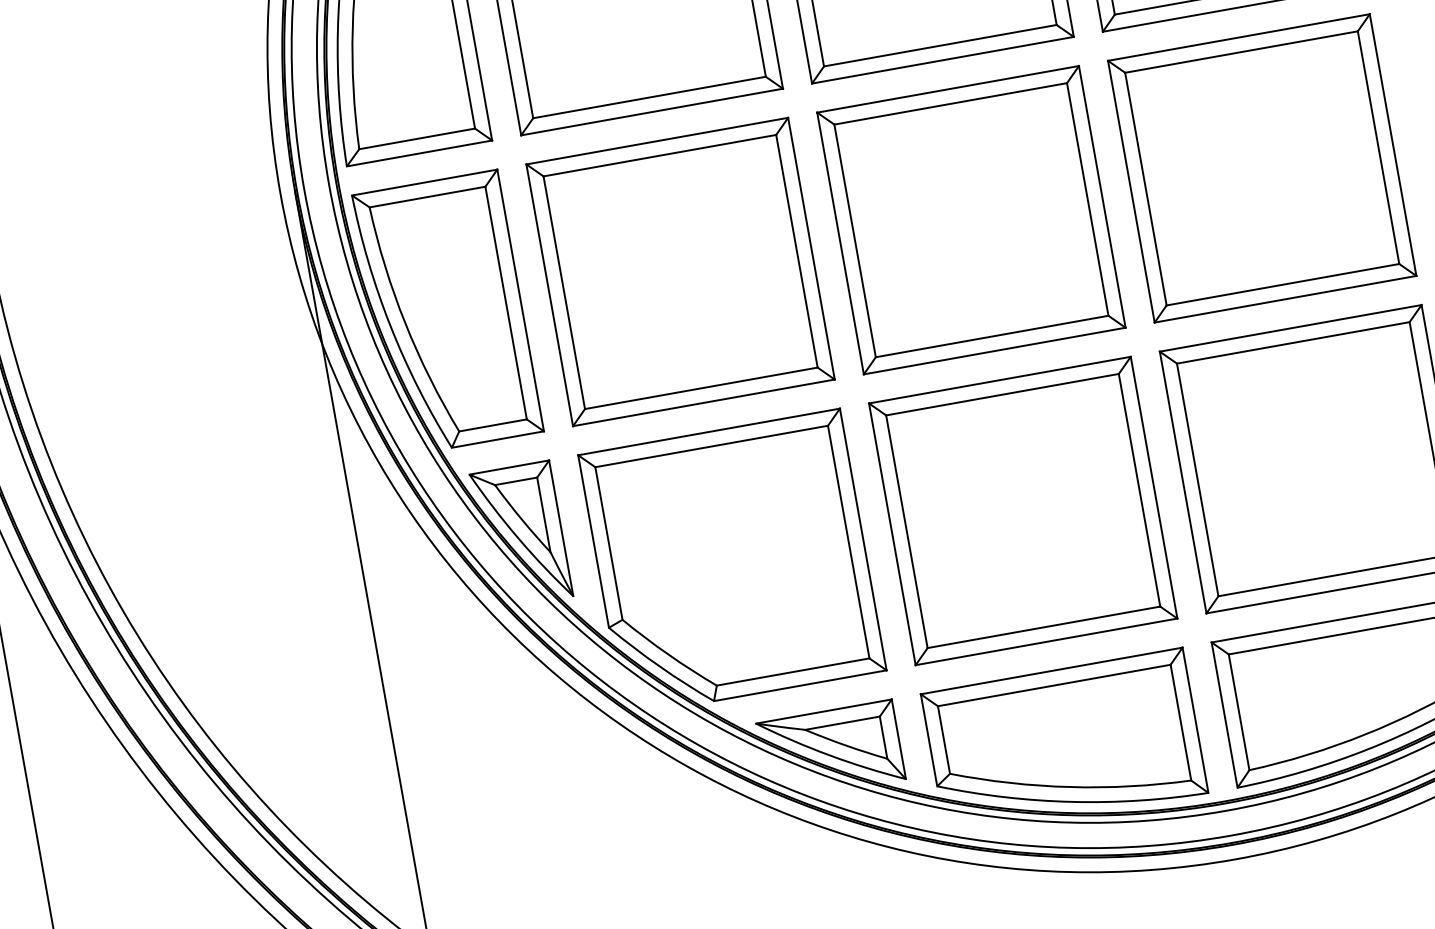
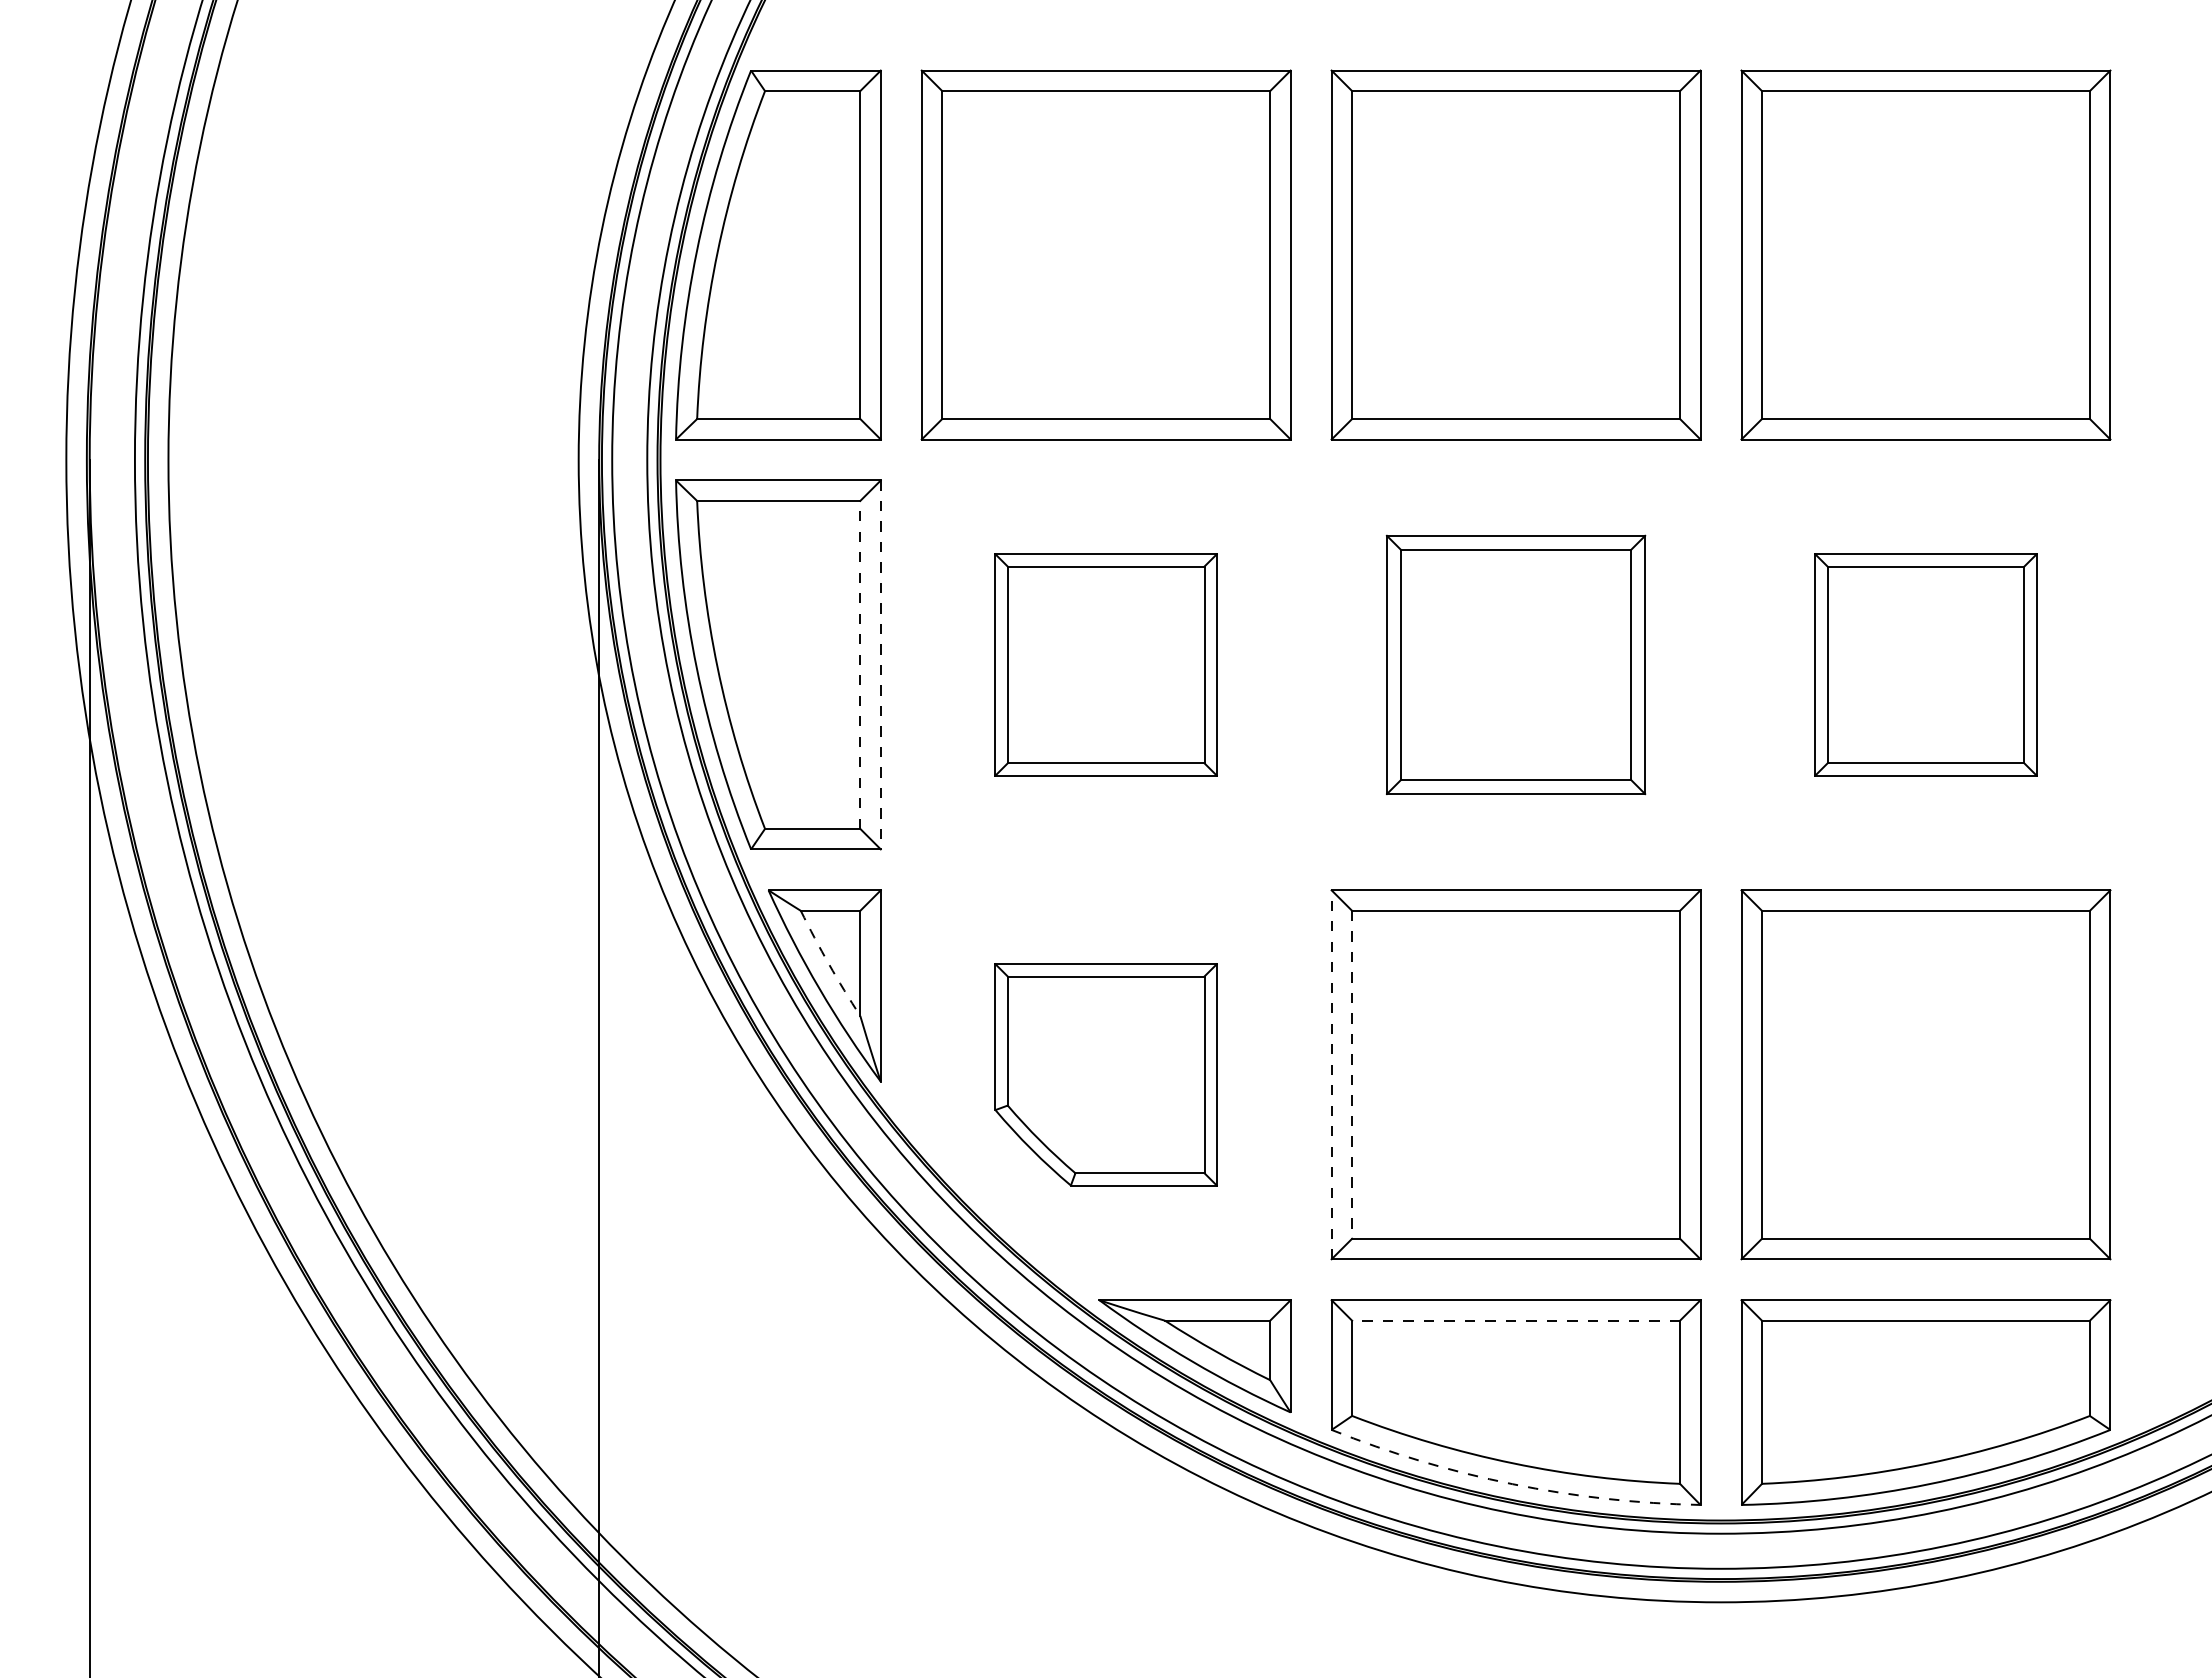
part: (1261, 168) -> (1925, 664), size x0.6
part: (970, 219) -> (1515, 664), size x0.7
part: (680, 271) -> (1105, 664), size x0.6
line: (520, 300) -> (880, 665), solid -> dashed
line: (506, 302) -> (860, 664), solid -> dashed
arc: (522, 519) -> (829, 964), solid -> dashed
line: (907, 531) -> (1352, 1074), solid -> dashed
line: (892, 534) -> (1331, 1074), solid -> dashed
part: (731, 562) -> (1105, 1074), size x0.6
line: (1054, 685) -> (1516, 1320), solid -> dashed
arc: (1072, 802) -> (1512, 1484), solid -> dashed

